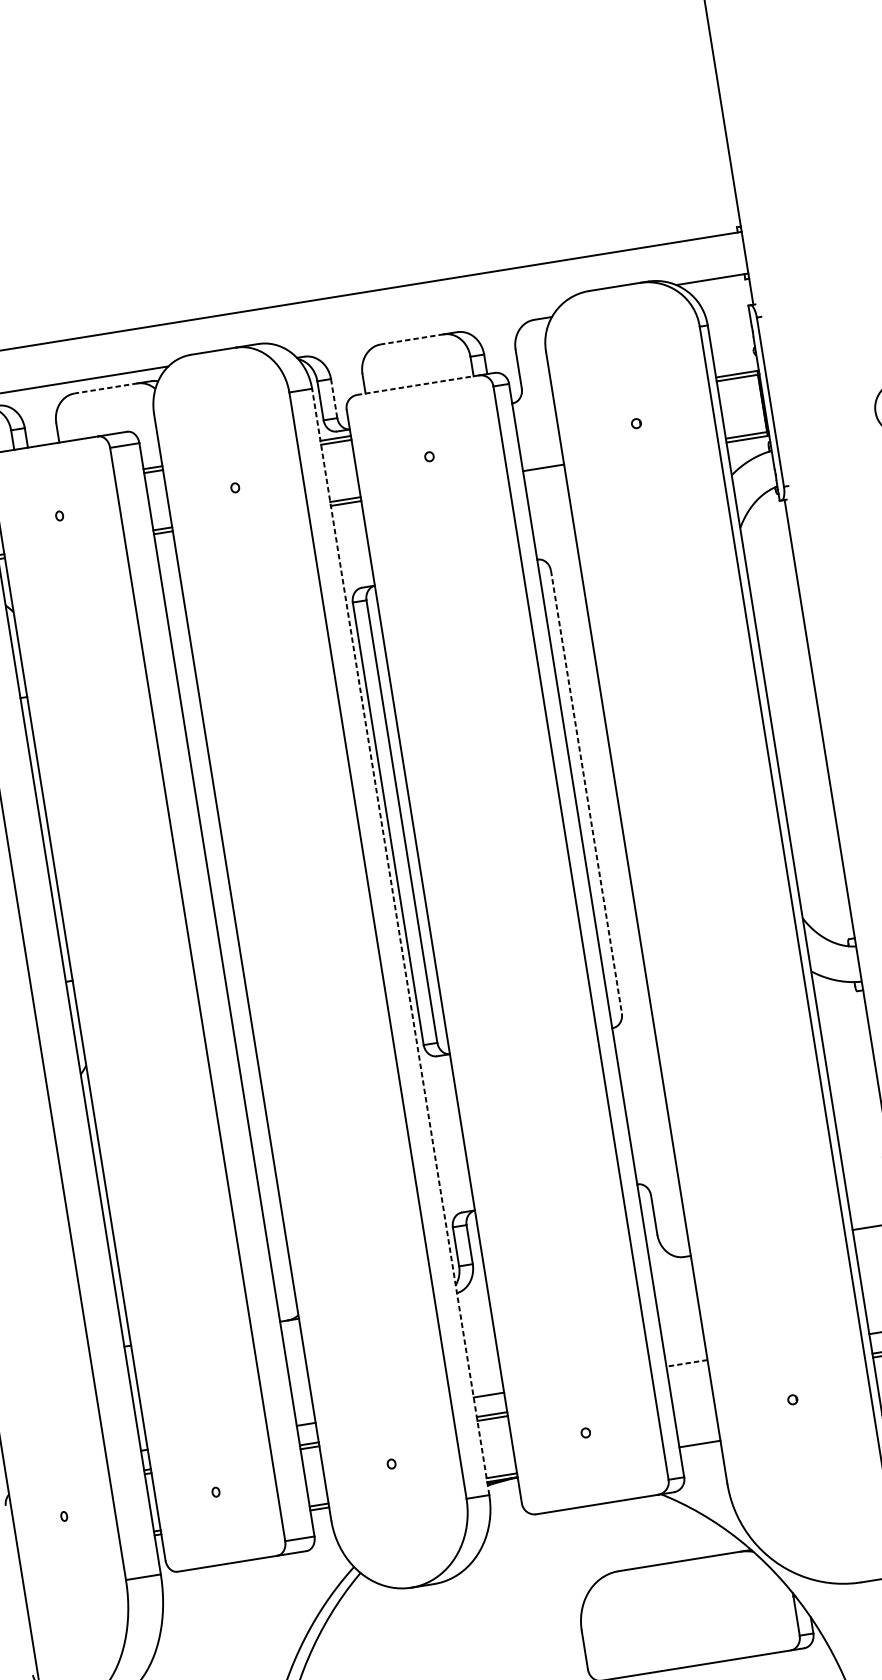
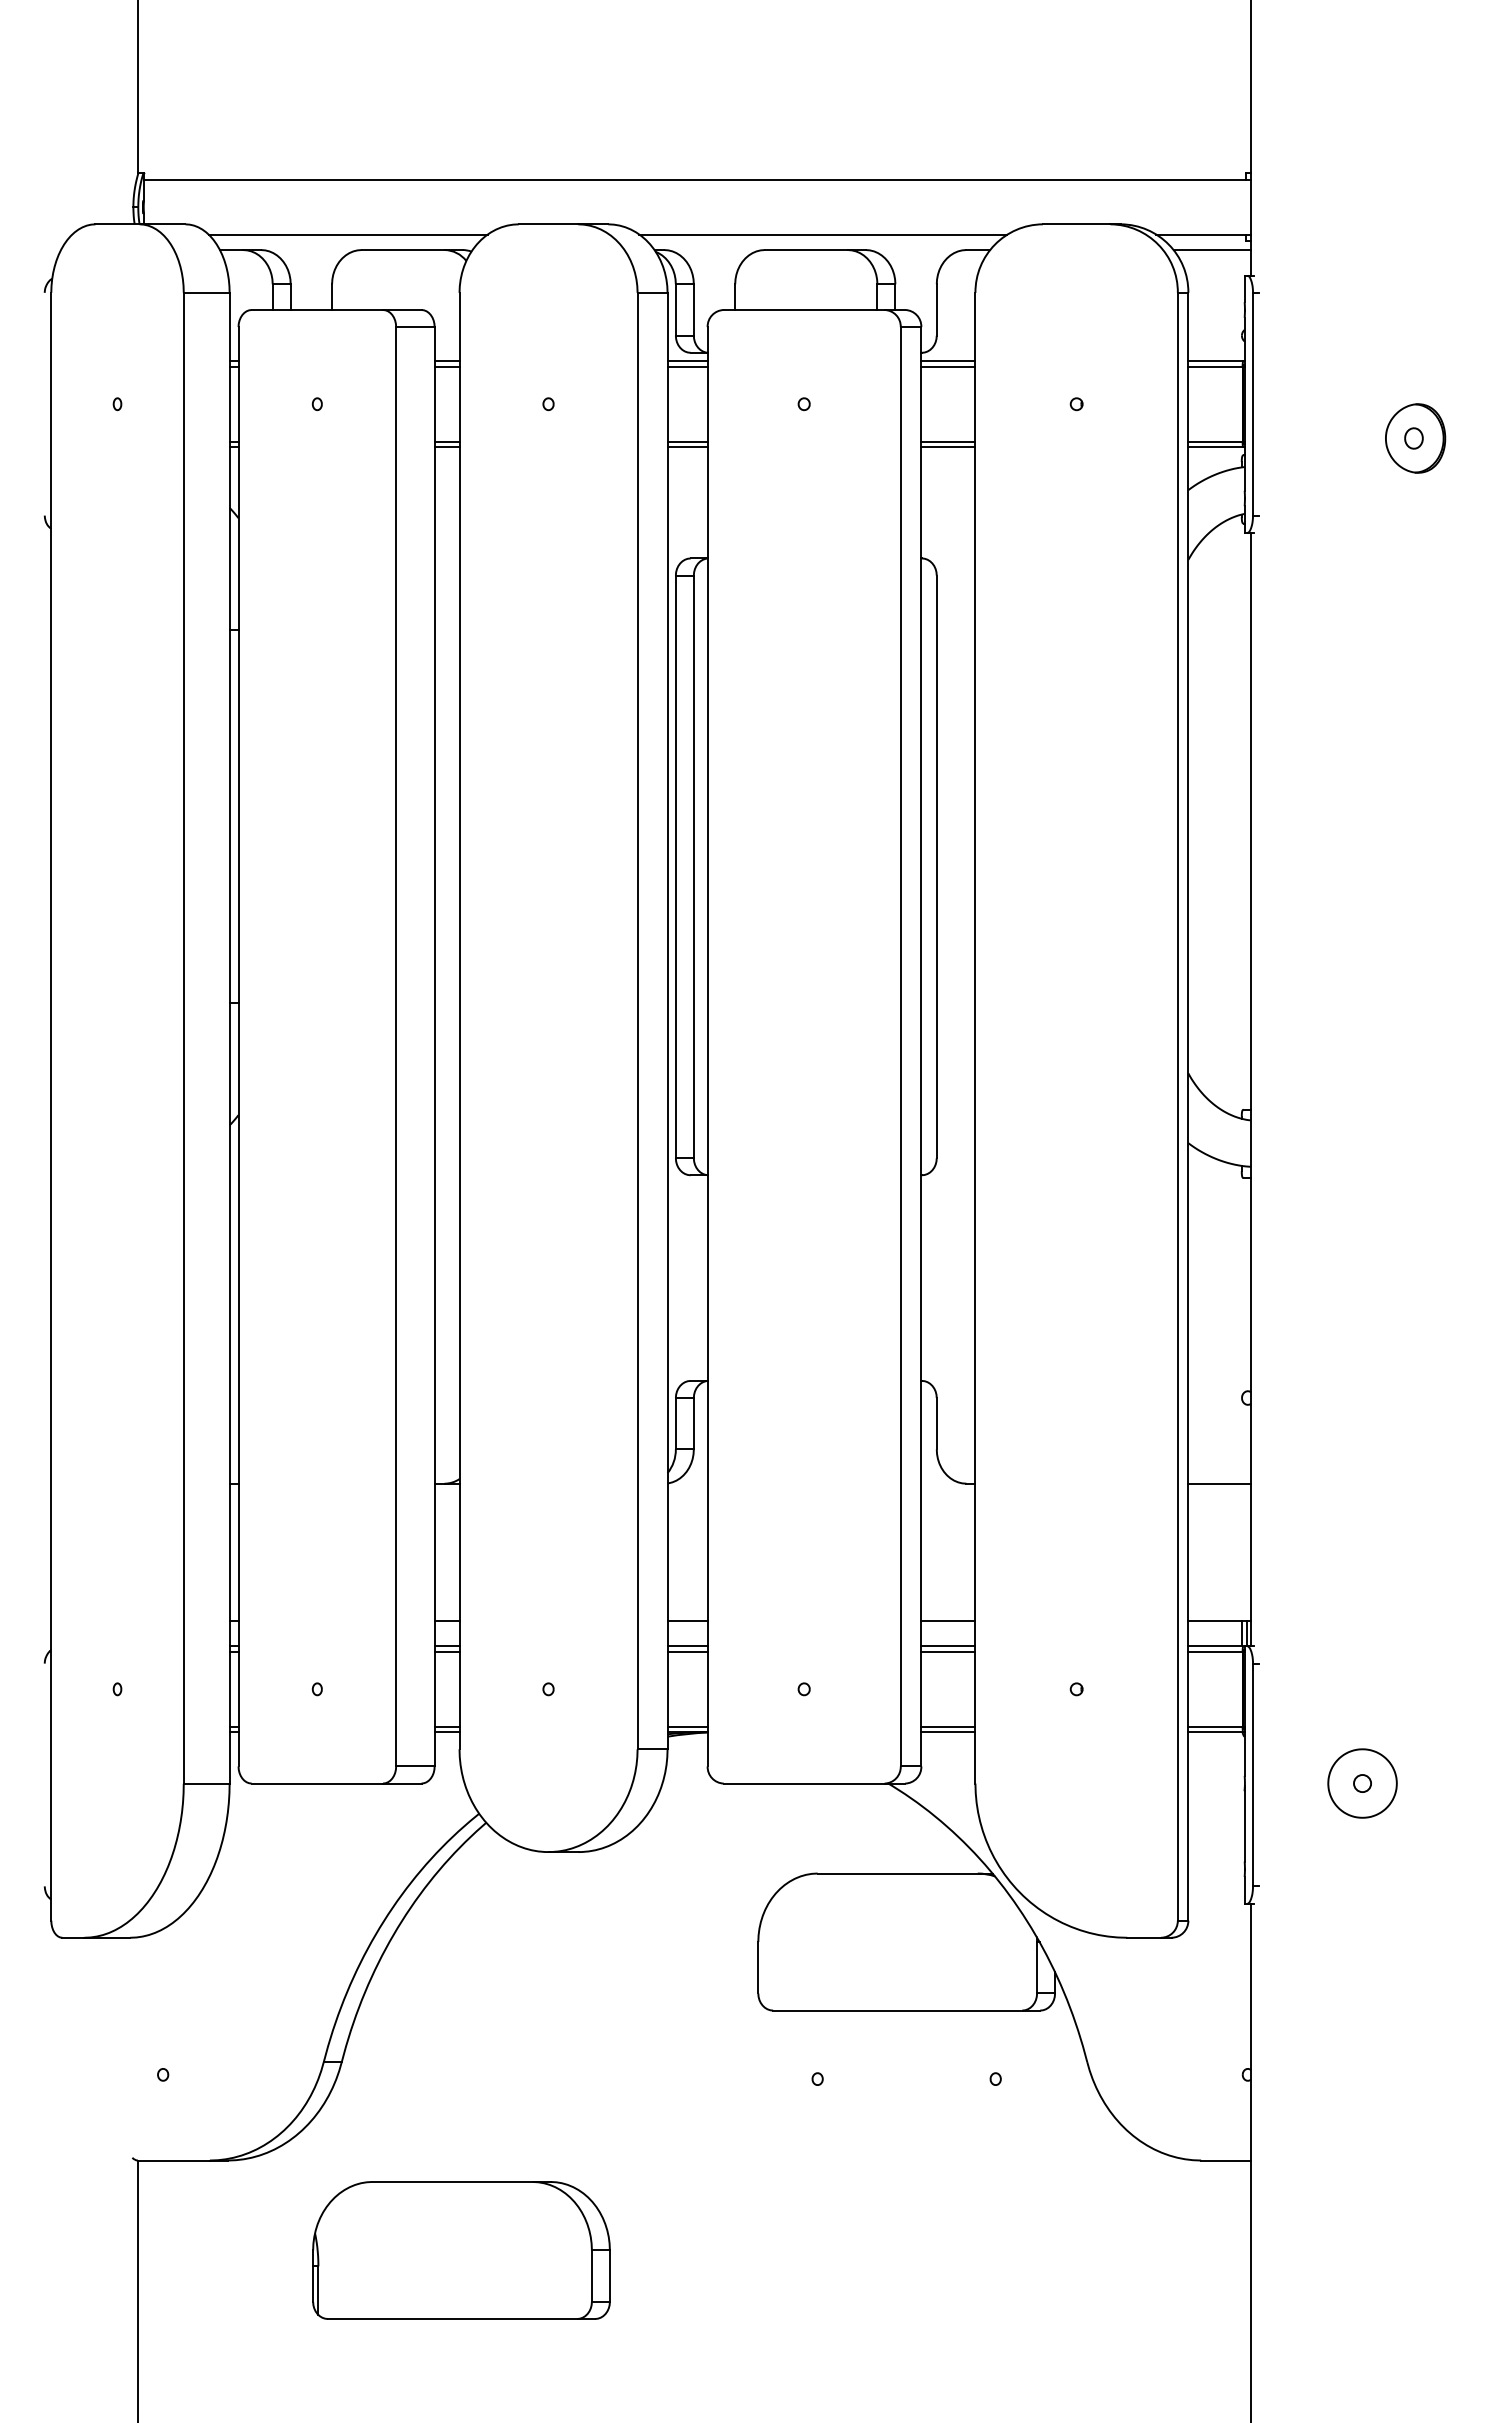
line: (720, 290) -> (1212, 250), added
line: (423, 325) -> (823, 234), added
line: (411, 339) -> (805, 250), dashed -> solid
line: (417, 384) -> (803, 309), dashed -> solid
line: (105, 388) -> (402, 250), dashed -> solid
line: (333, 398) -> (693, 309), dashed -> solid
line: (533, 406) -> (948, 361), added
line: (534, 410) -> (948, 366), added
line: (544, 472) -> (948, 447), added
line: (586, 792) -> (936, 867), dashed -> solid
line: (400, 941) -> (667, 1020), dashed -> solid
line: (686, 1363) -> (947, 1620), dashed -> solid
line: (690, 1382) -> (948, 1646), added
line: (690, 1386) -> (948, 1651), added
line: (700, 1448) -> (948, 1732), added

